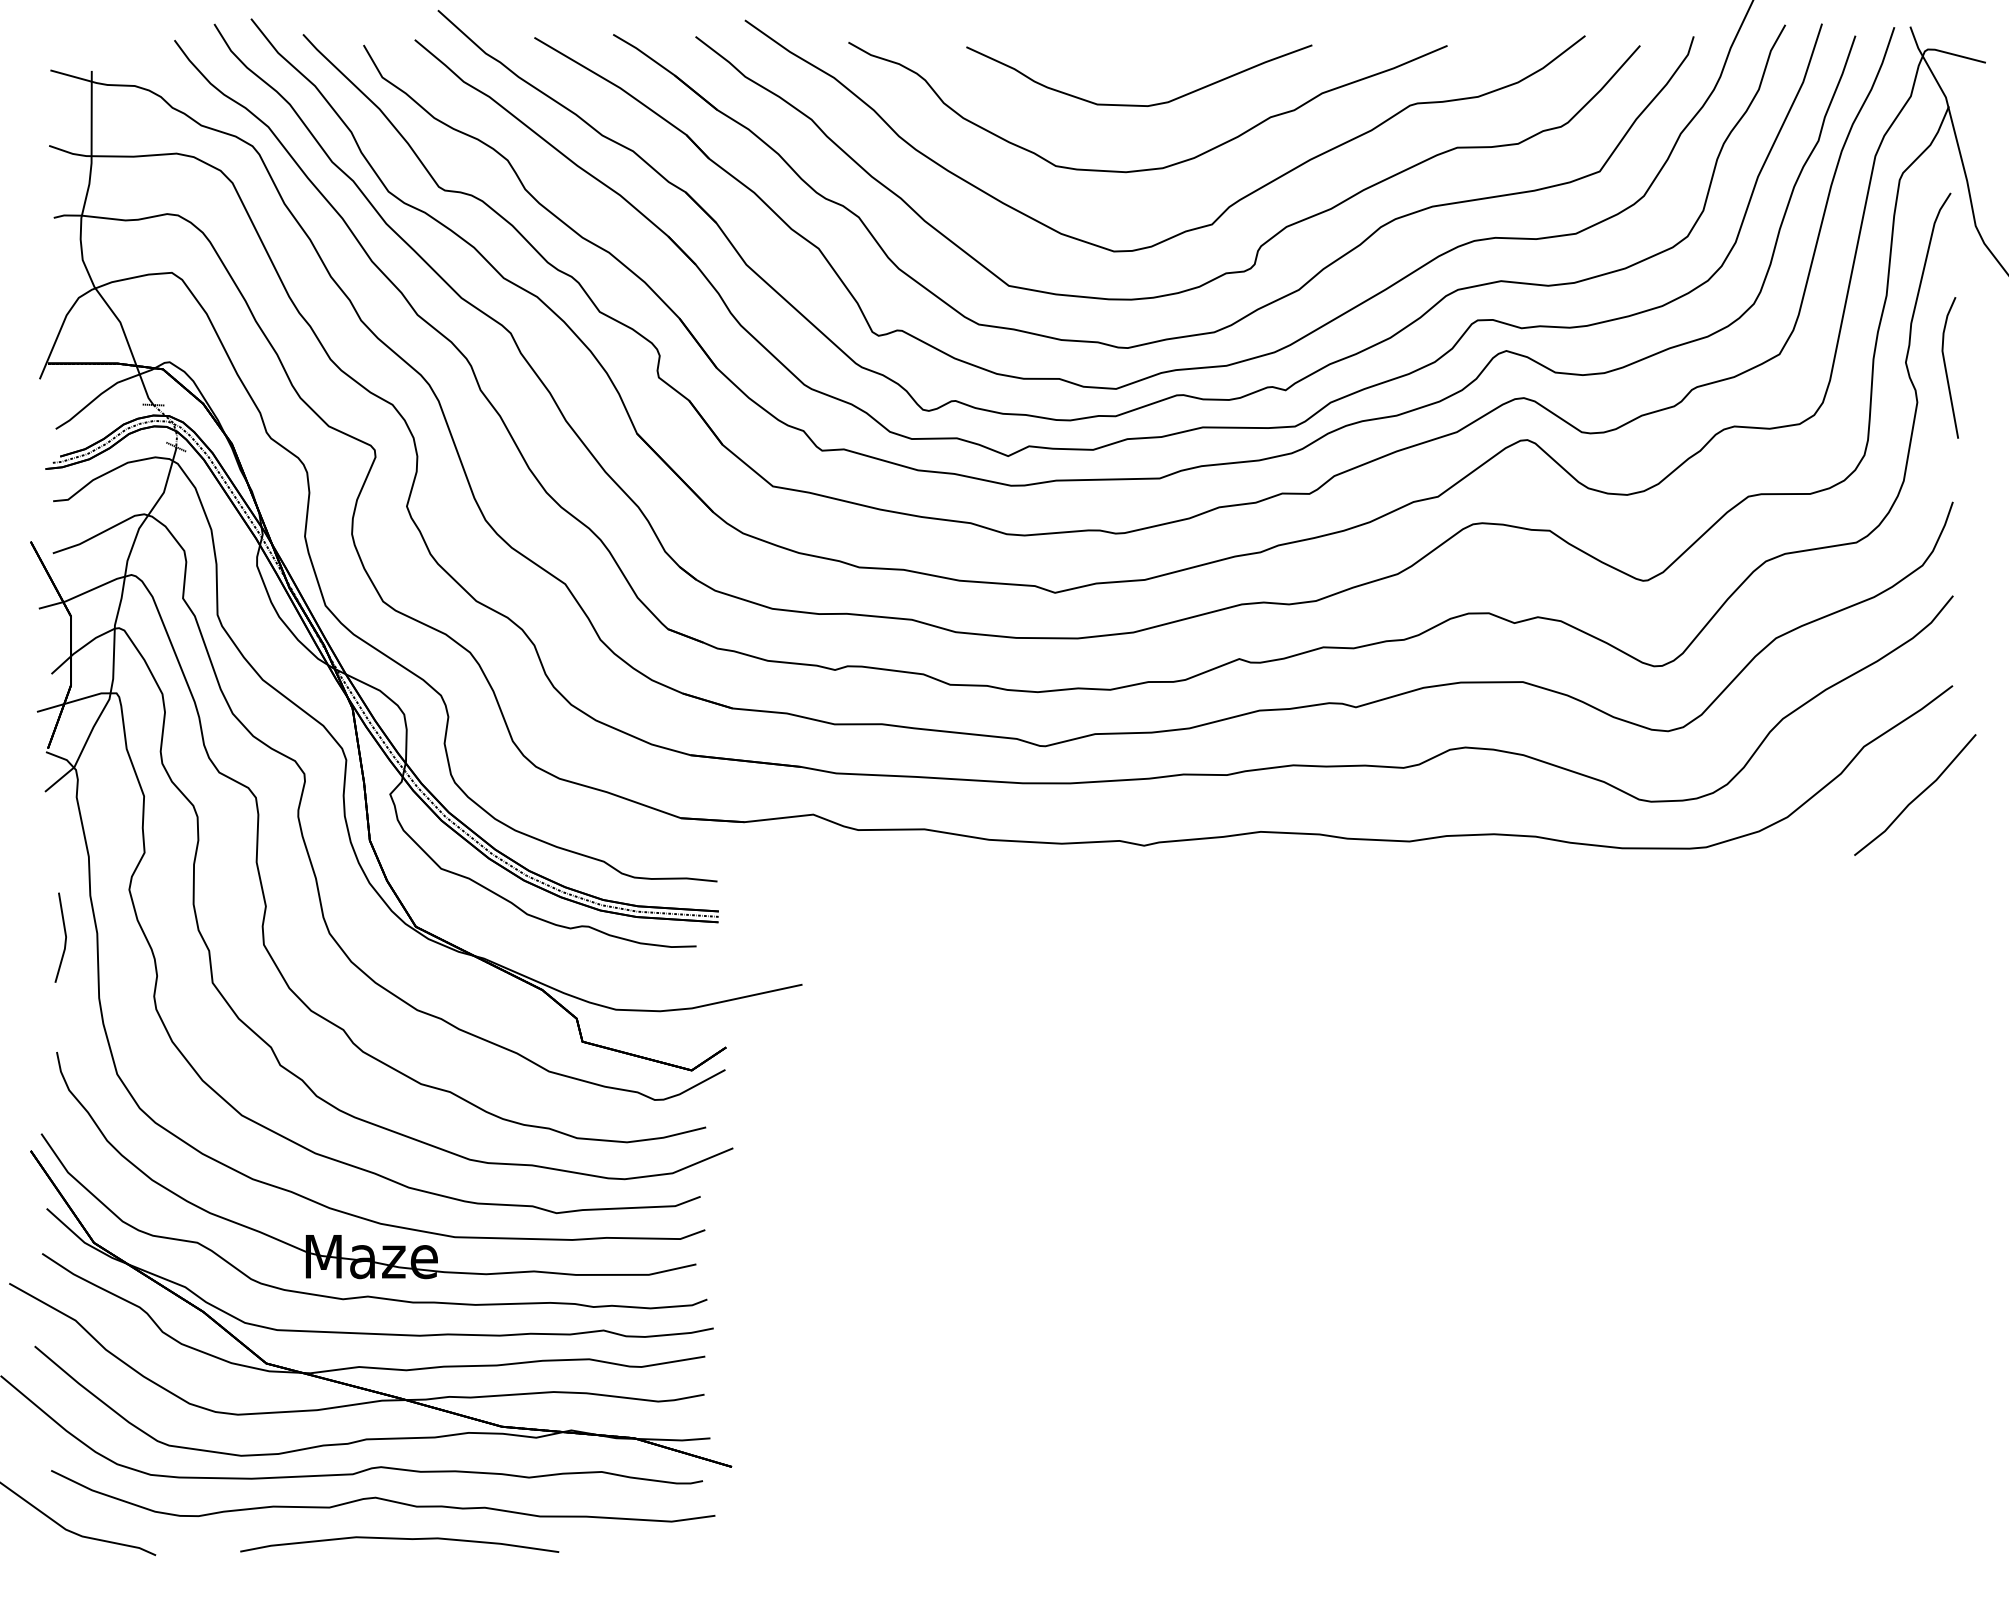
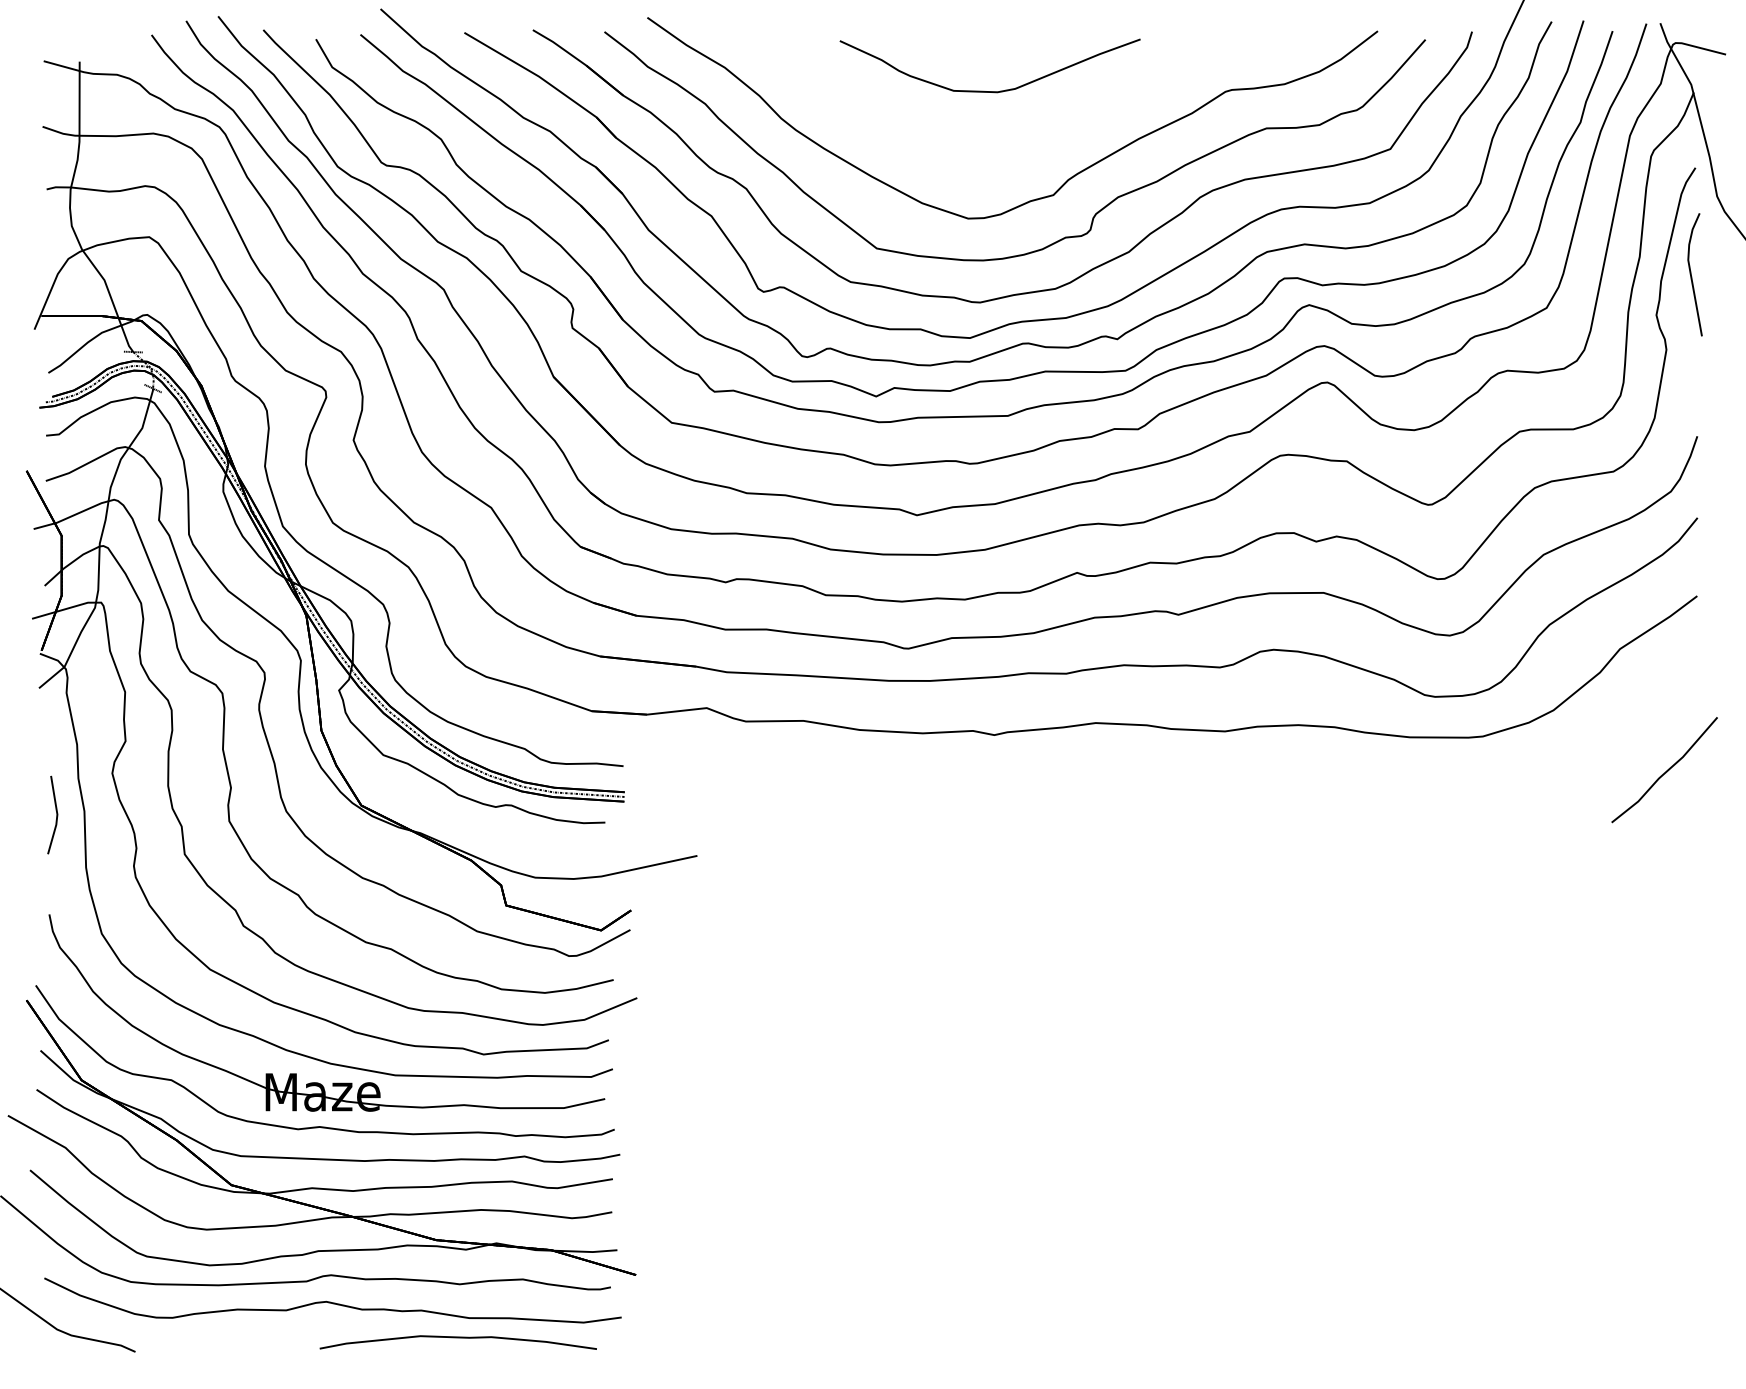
curve: (1156, 167) -> (1005, 145), removed
curve: (1947, 369) -> (1692, 276), moved
line: (1916, 796) -> (1665, 771), moved
curve: (398, 1539) -> (457, 1338), moved

